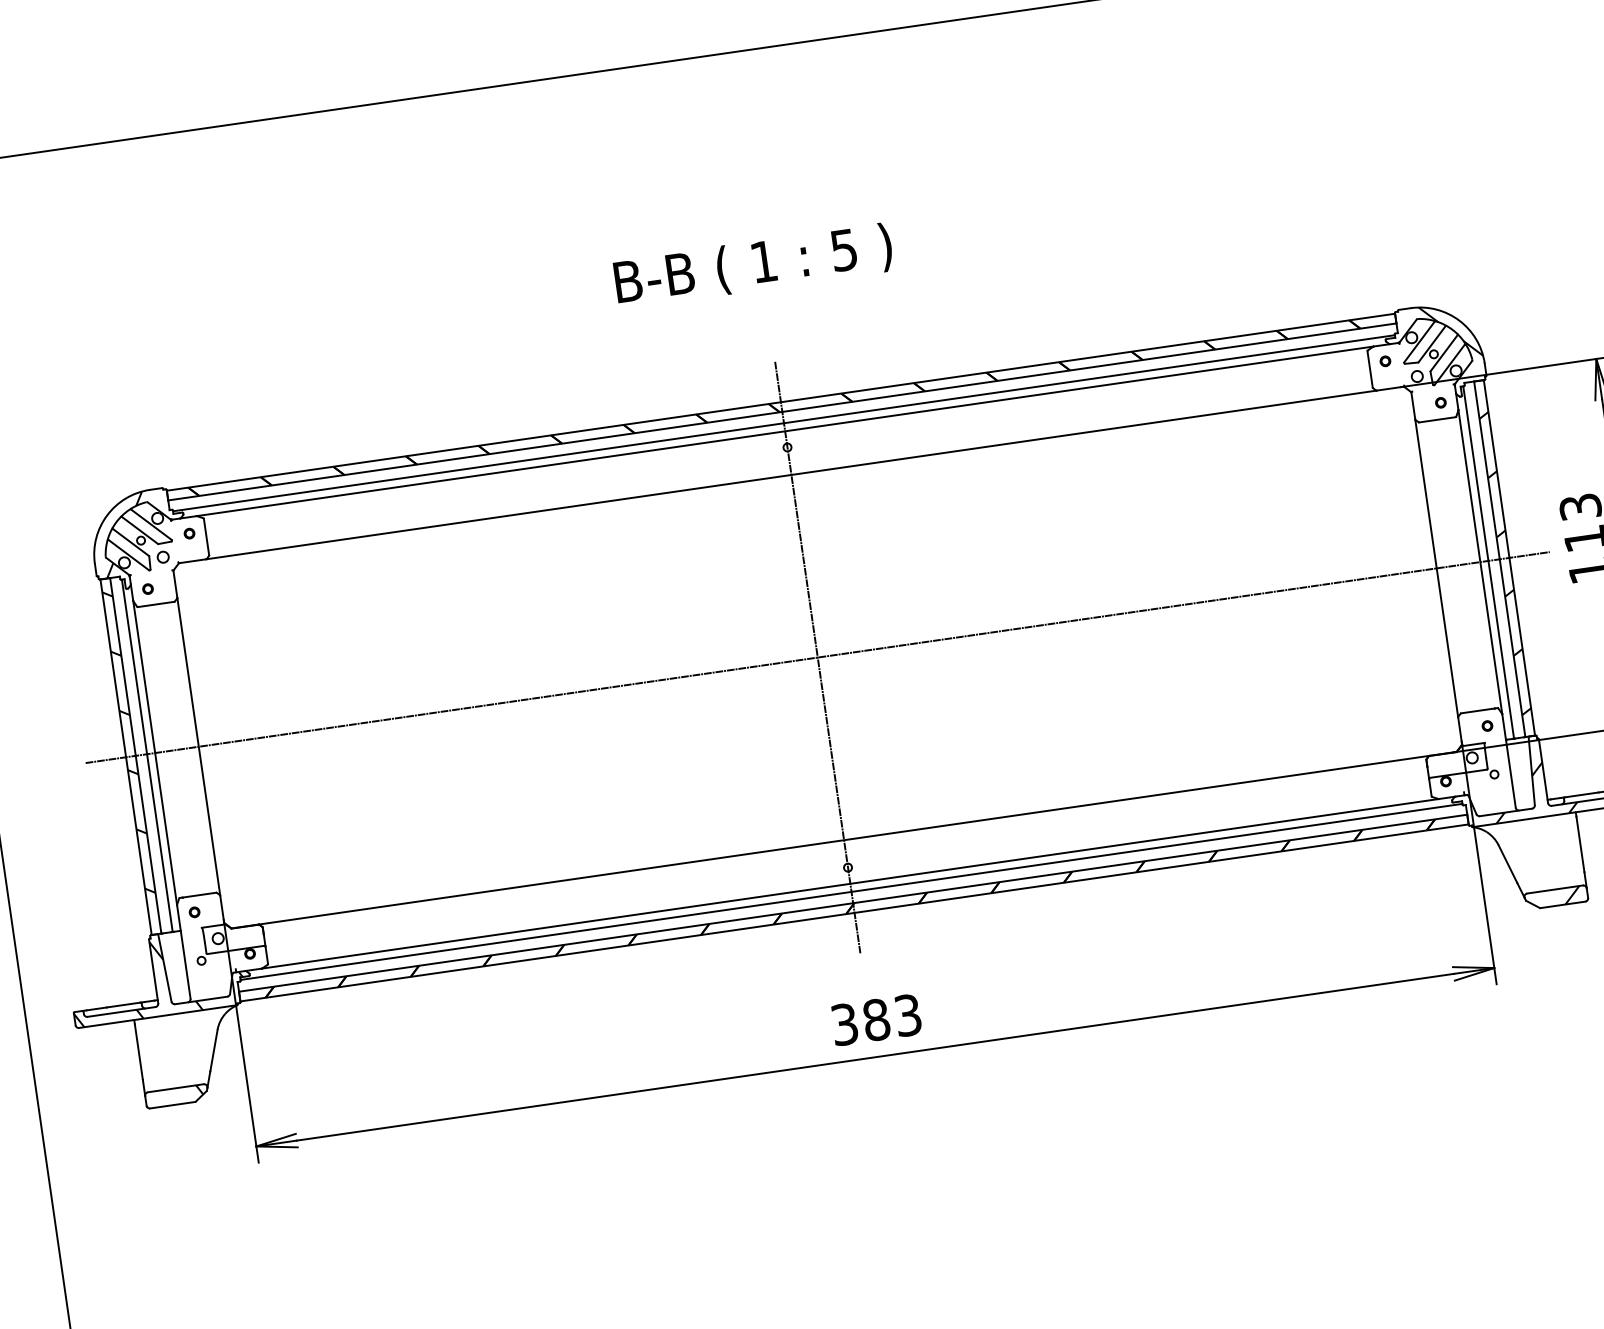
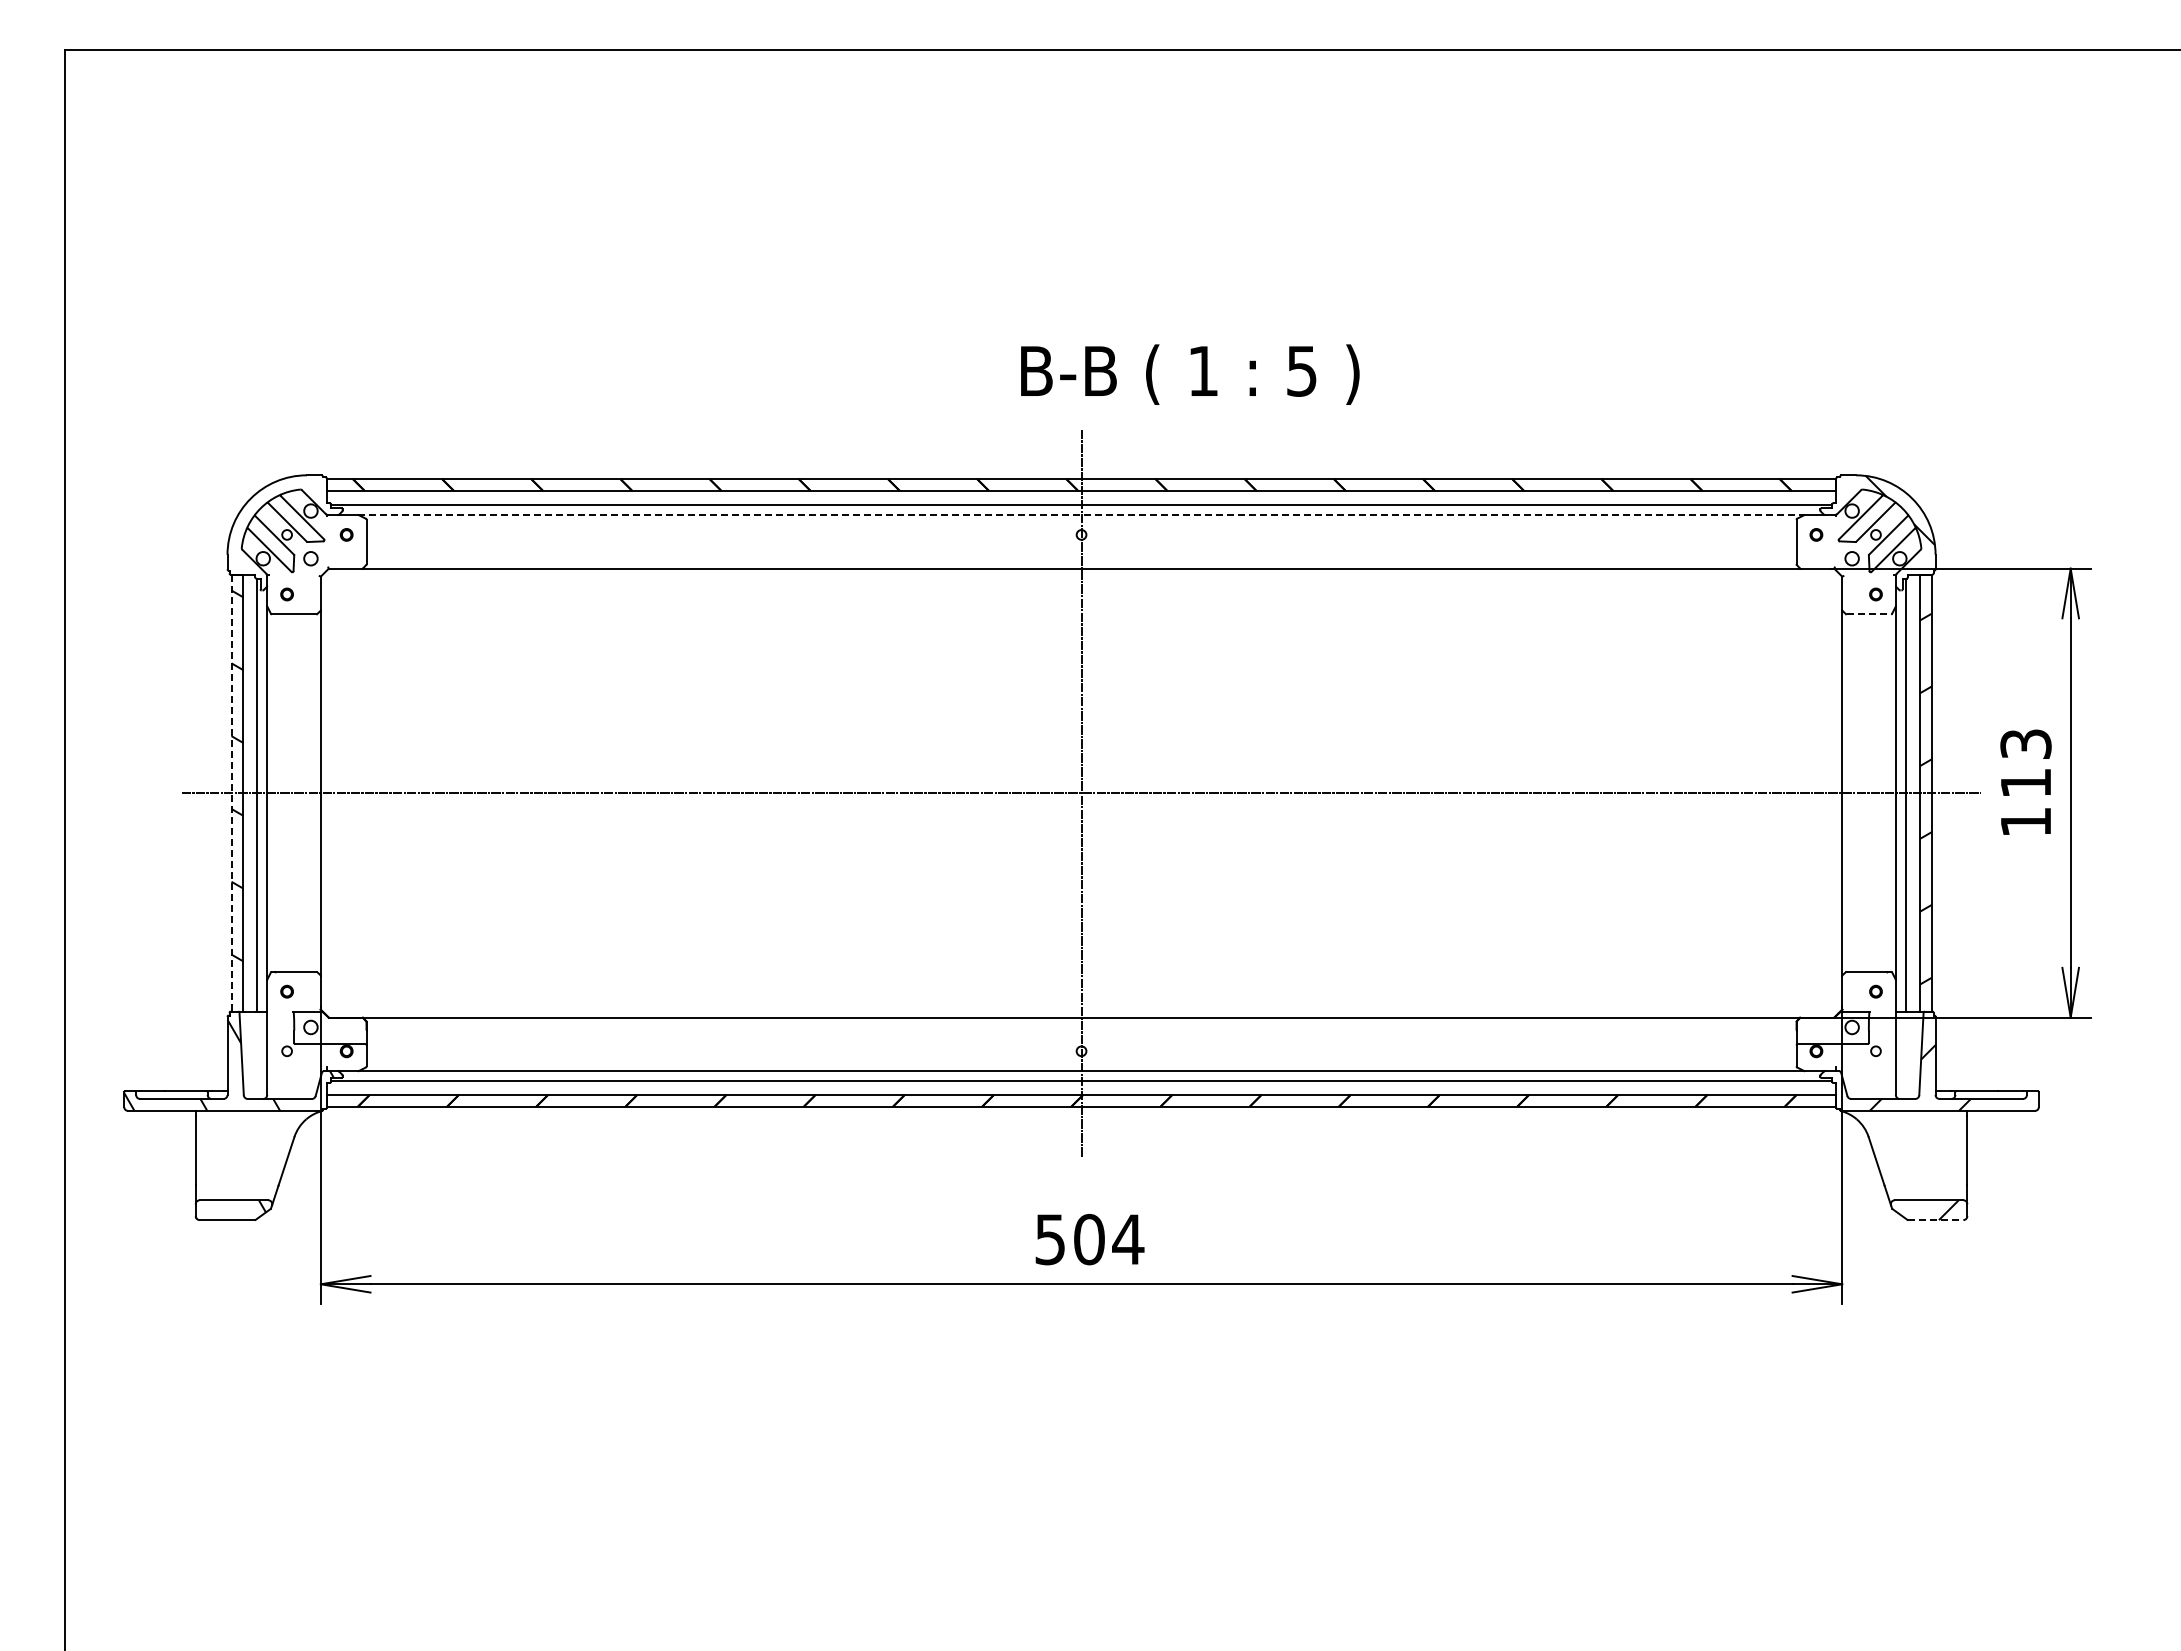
text: (753, 265) -> (1190, 374), moved
line: (1437, 419) -> (1869, 614), solid -> dashed
line: (785, 431) -> (1082, 515), solid -> dashed
hatch: (123, 534) -> (267, 524), removed
line: (126, 757) -> (231, 793), solid -> dashed
line: (1562, 905) -> (1935, 1220), solid -> dashed
text: (877, 1019) -> (1090, 1239), 383 -> 504

